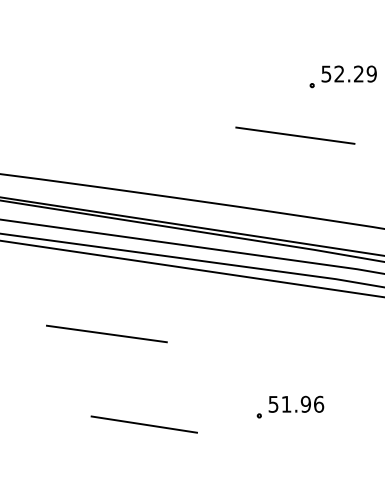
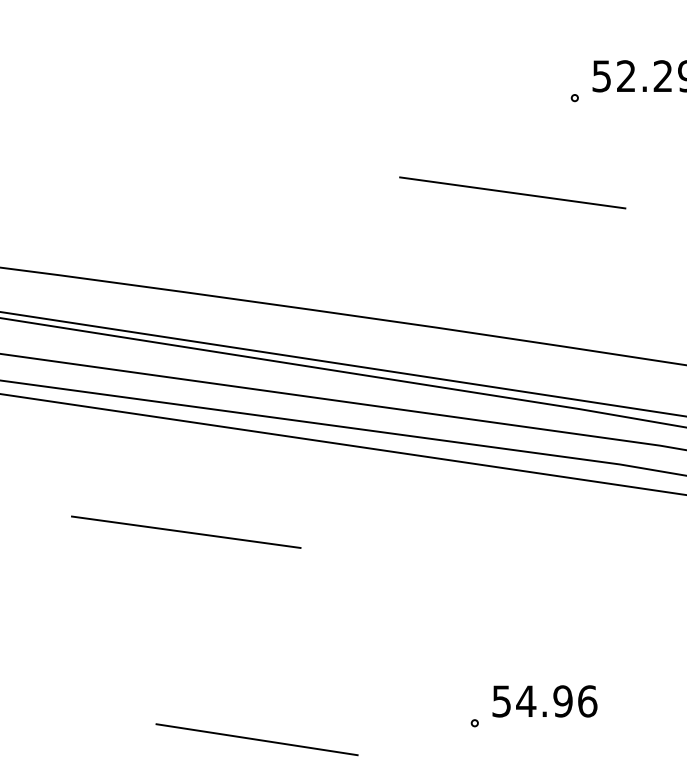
line: (295, 135) -> (512, 192), moved
line: (106, 333) -> (185, 531), moved
text: (286, 404) -> (526, 701), 51.96 -> 54.96

